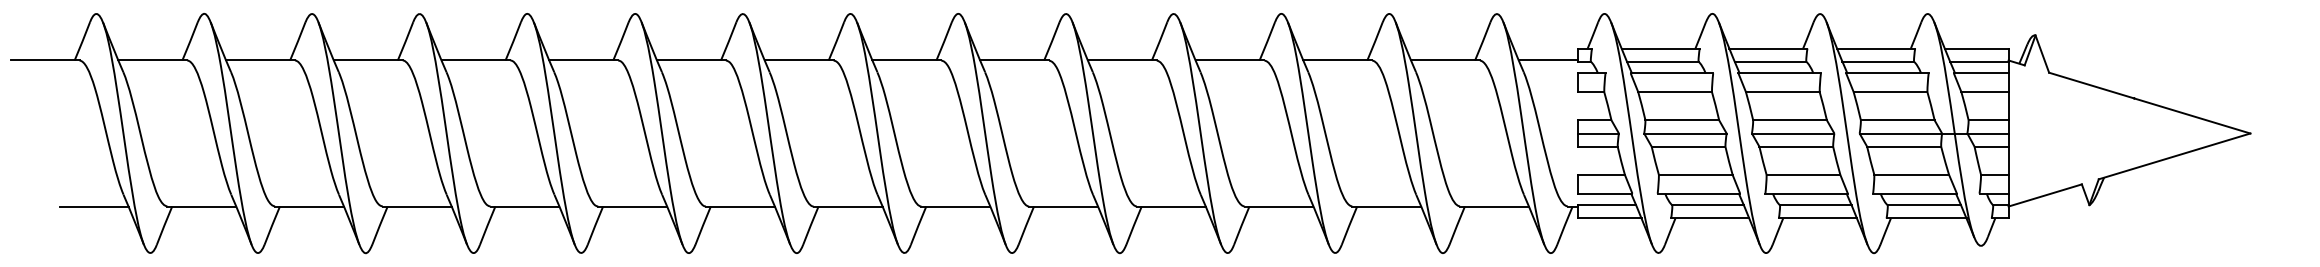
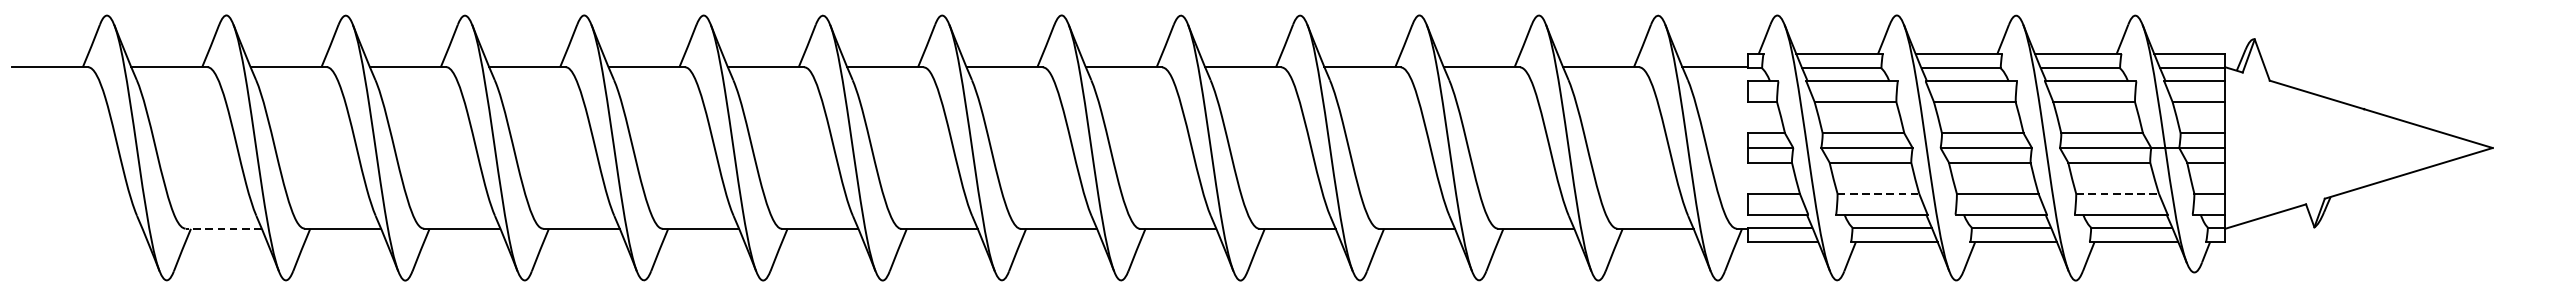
line: (1695, 175) -> (1878, 194), solid -> dashed
line: (1912, 175) -> (2118, 194), solid -> dashed
line: (93, 206) -> (103, 228), removed
line: (201, 206) -> (223, 228), solid -> dashed

